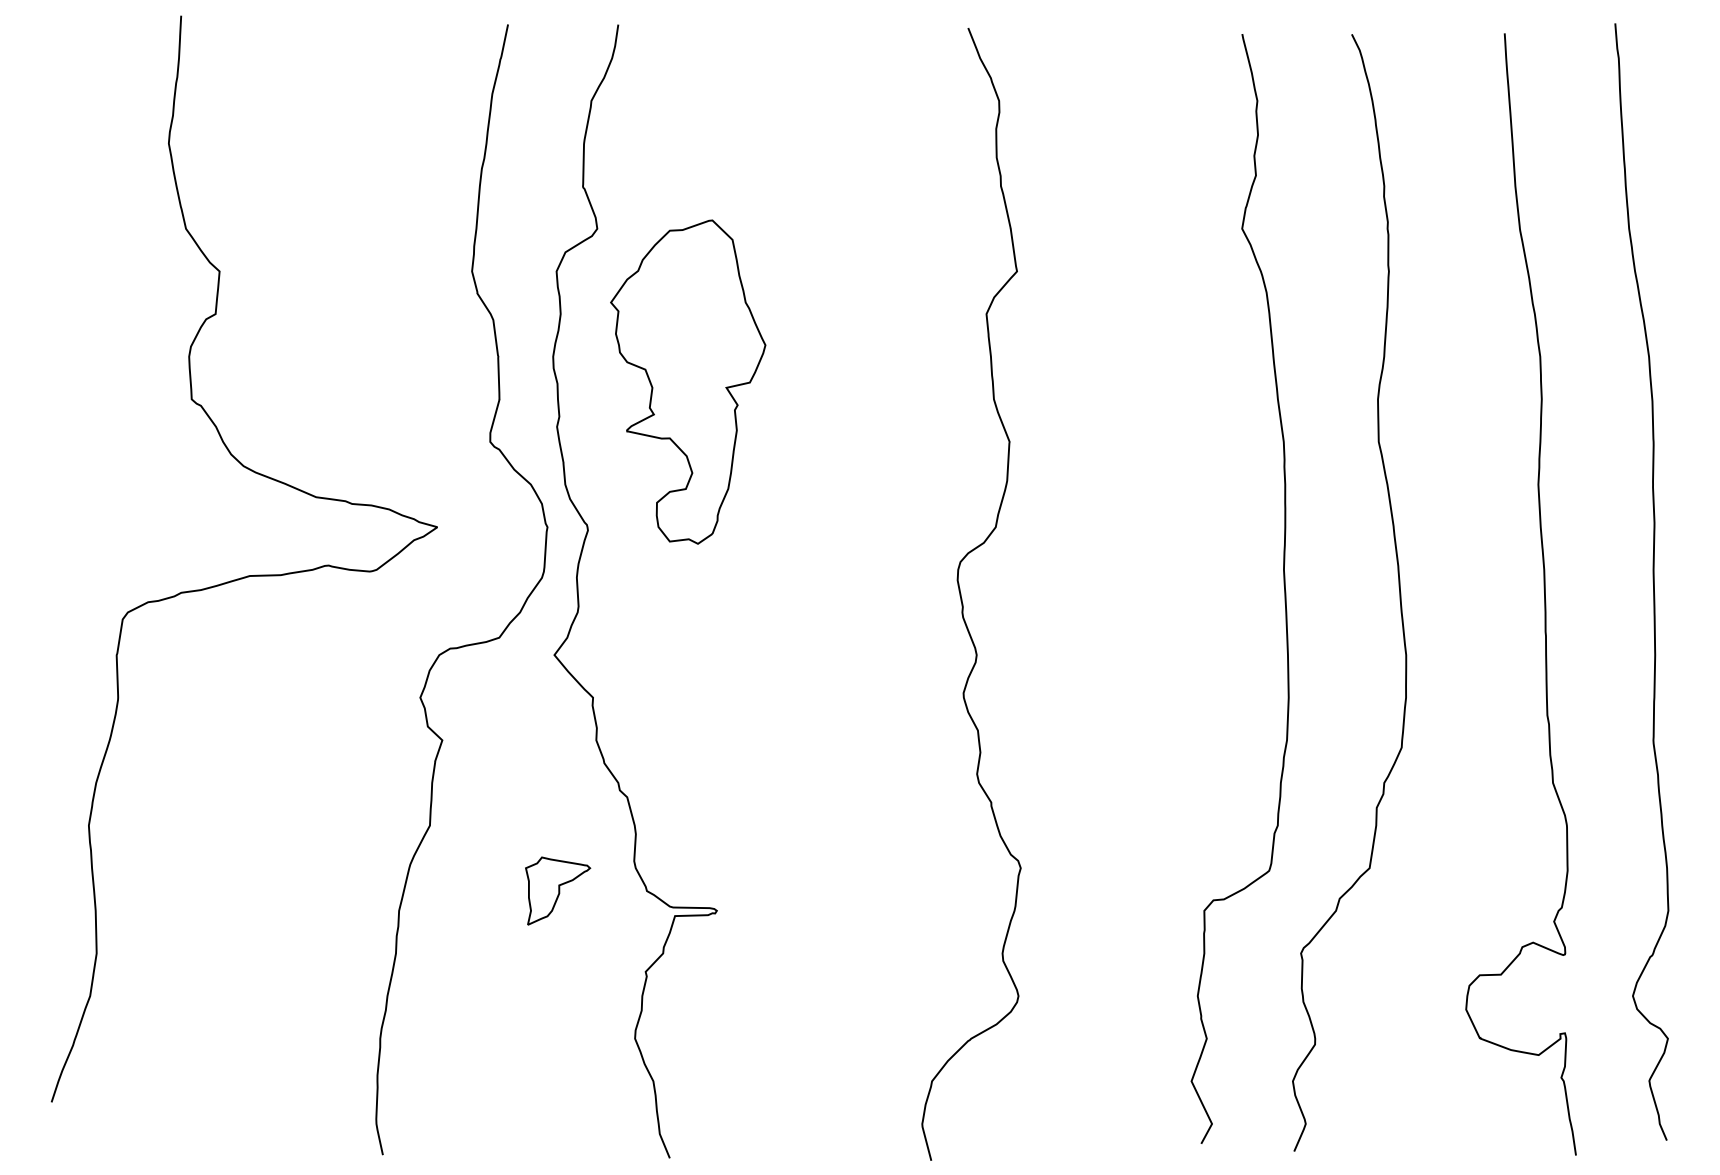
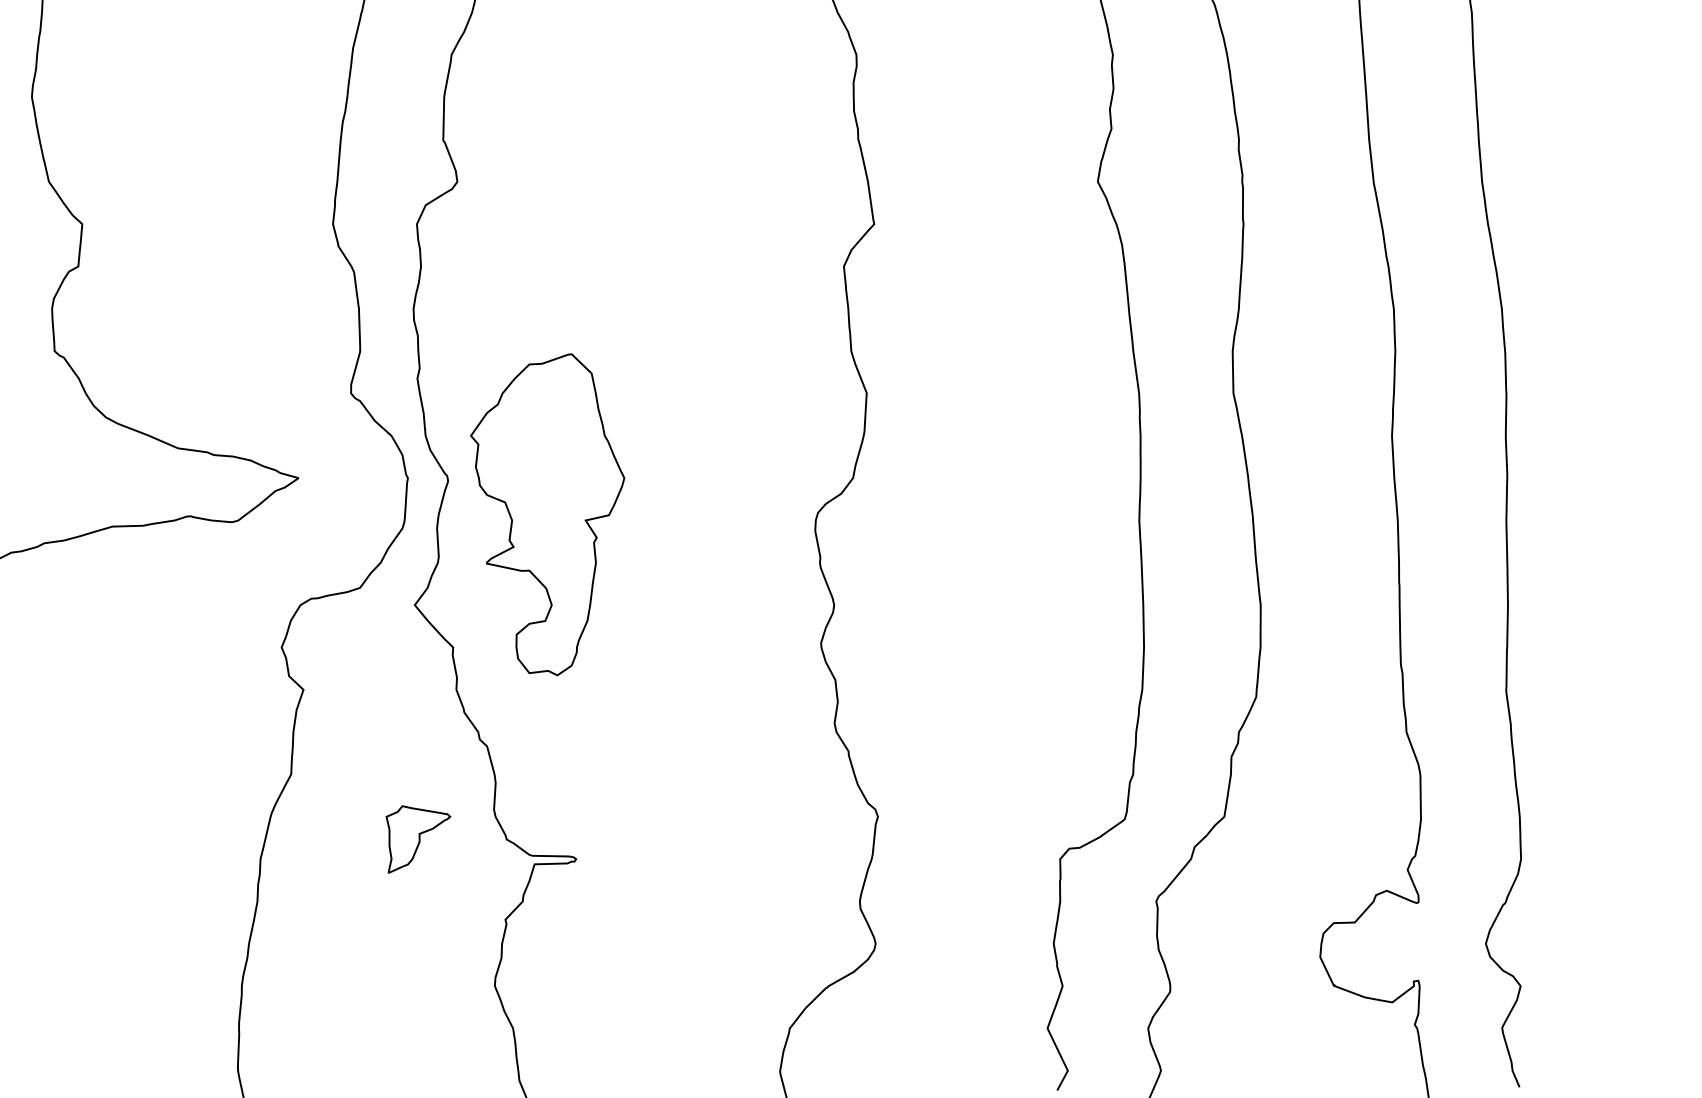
part: (688, 381) -> (547, 514), moved

